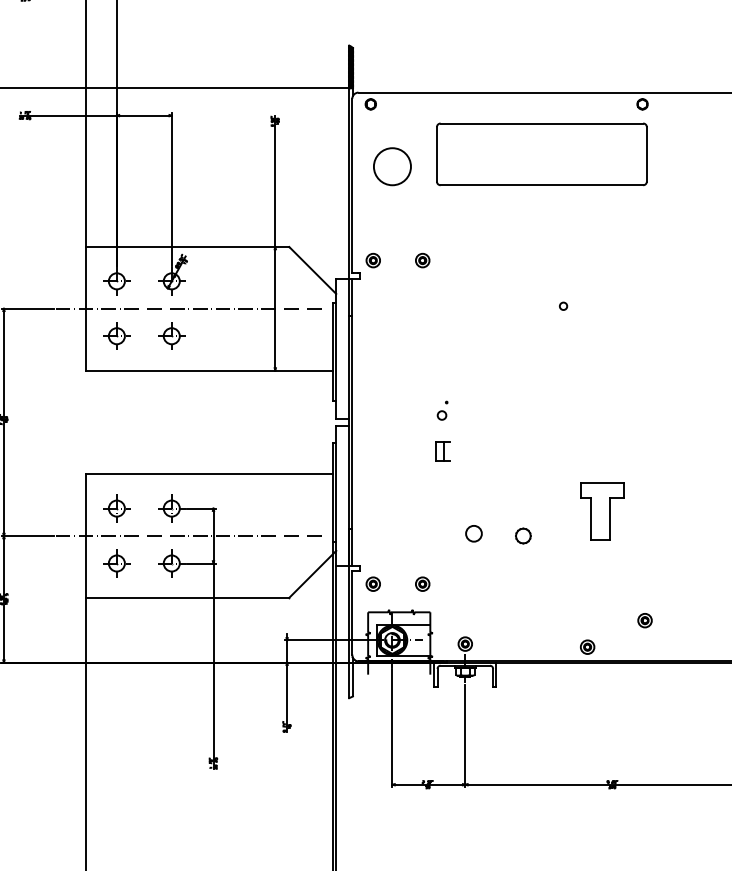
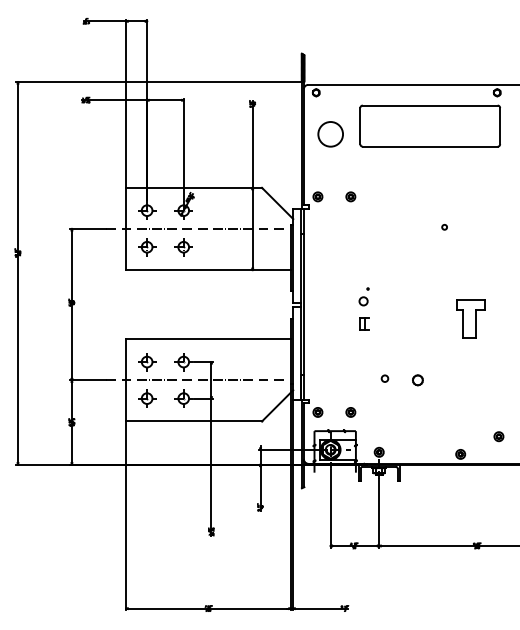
part: (441, 410) -> (363, 296), size x1.43
part: (602, 510) -> (470, 318), moved
circle: (473, 533) -> (384, 378), size x0.62

